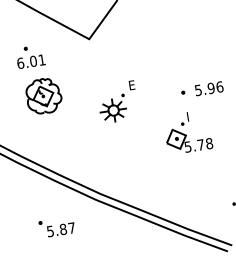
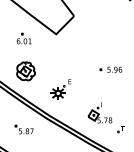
part: (42, 96) -> (25, 71), moved
part: (116, 102) -> (60, 89), moved
part: (186, 132) -> (99, 112), moved

